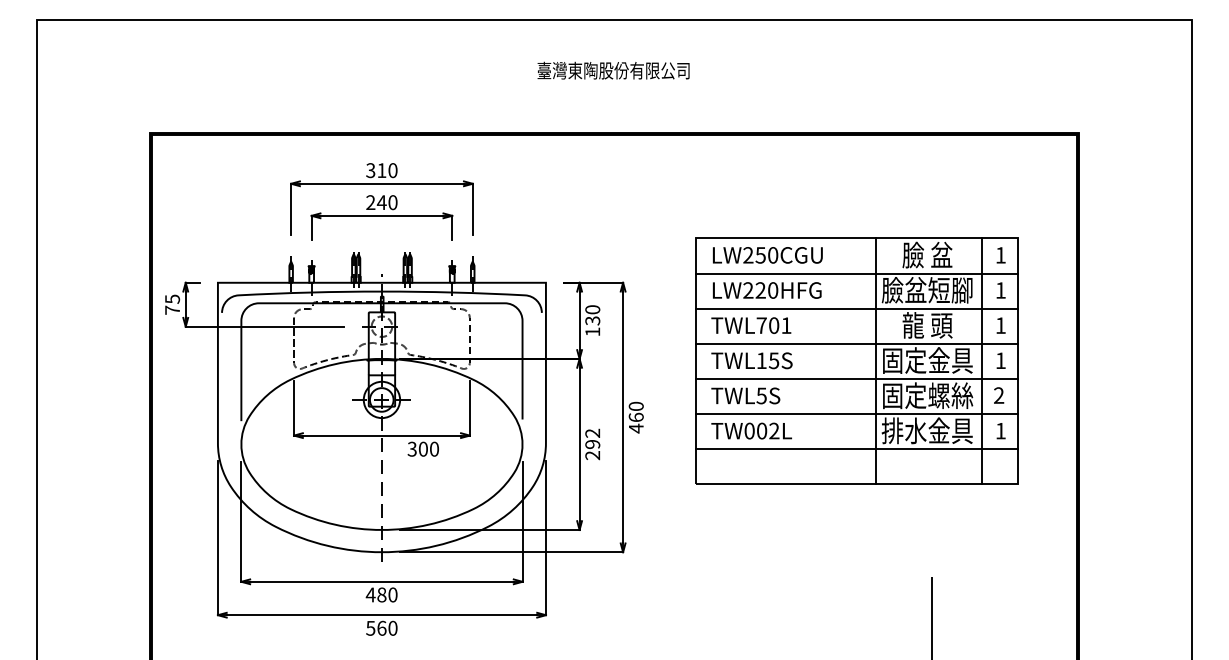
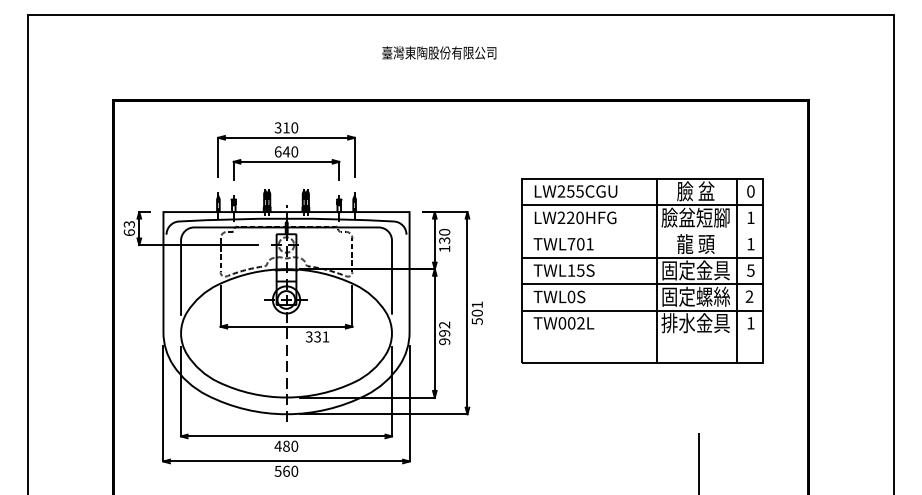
text: (613, 70) -> (439, 52), moved
text: (369, 202) -> (277, 151), 240 -> 640
text: (772, 255) -> (579, 191), LW250CGU -> LW255CGU
text: (1000, 255) -> (750, 191), 1 -> 0
text: (171, 304) -> (128, 228), 75 -> 63
line: (856, 308) -> (642, 231), removed
text: (1000, 360) -> (750, 270), 1 -> 5
text: (761, 395) -> (571, 296), TWL5S -> TWL0S
text: (635, 417) -> (476, 313), 460 -> 501
text: (428, 448) -> (321, 336), 300 -> 331
line: (856, 448) -> (642, 336), removed
text: (592, 455) -> (444, 341), 292 -> 992

